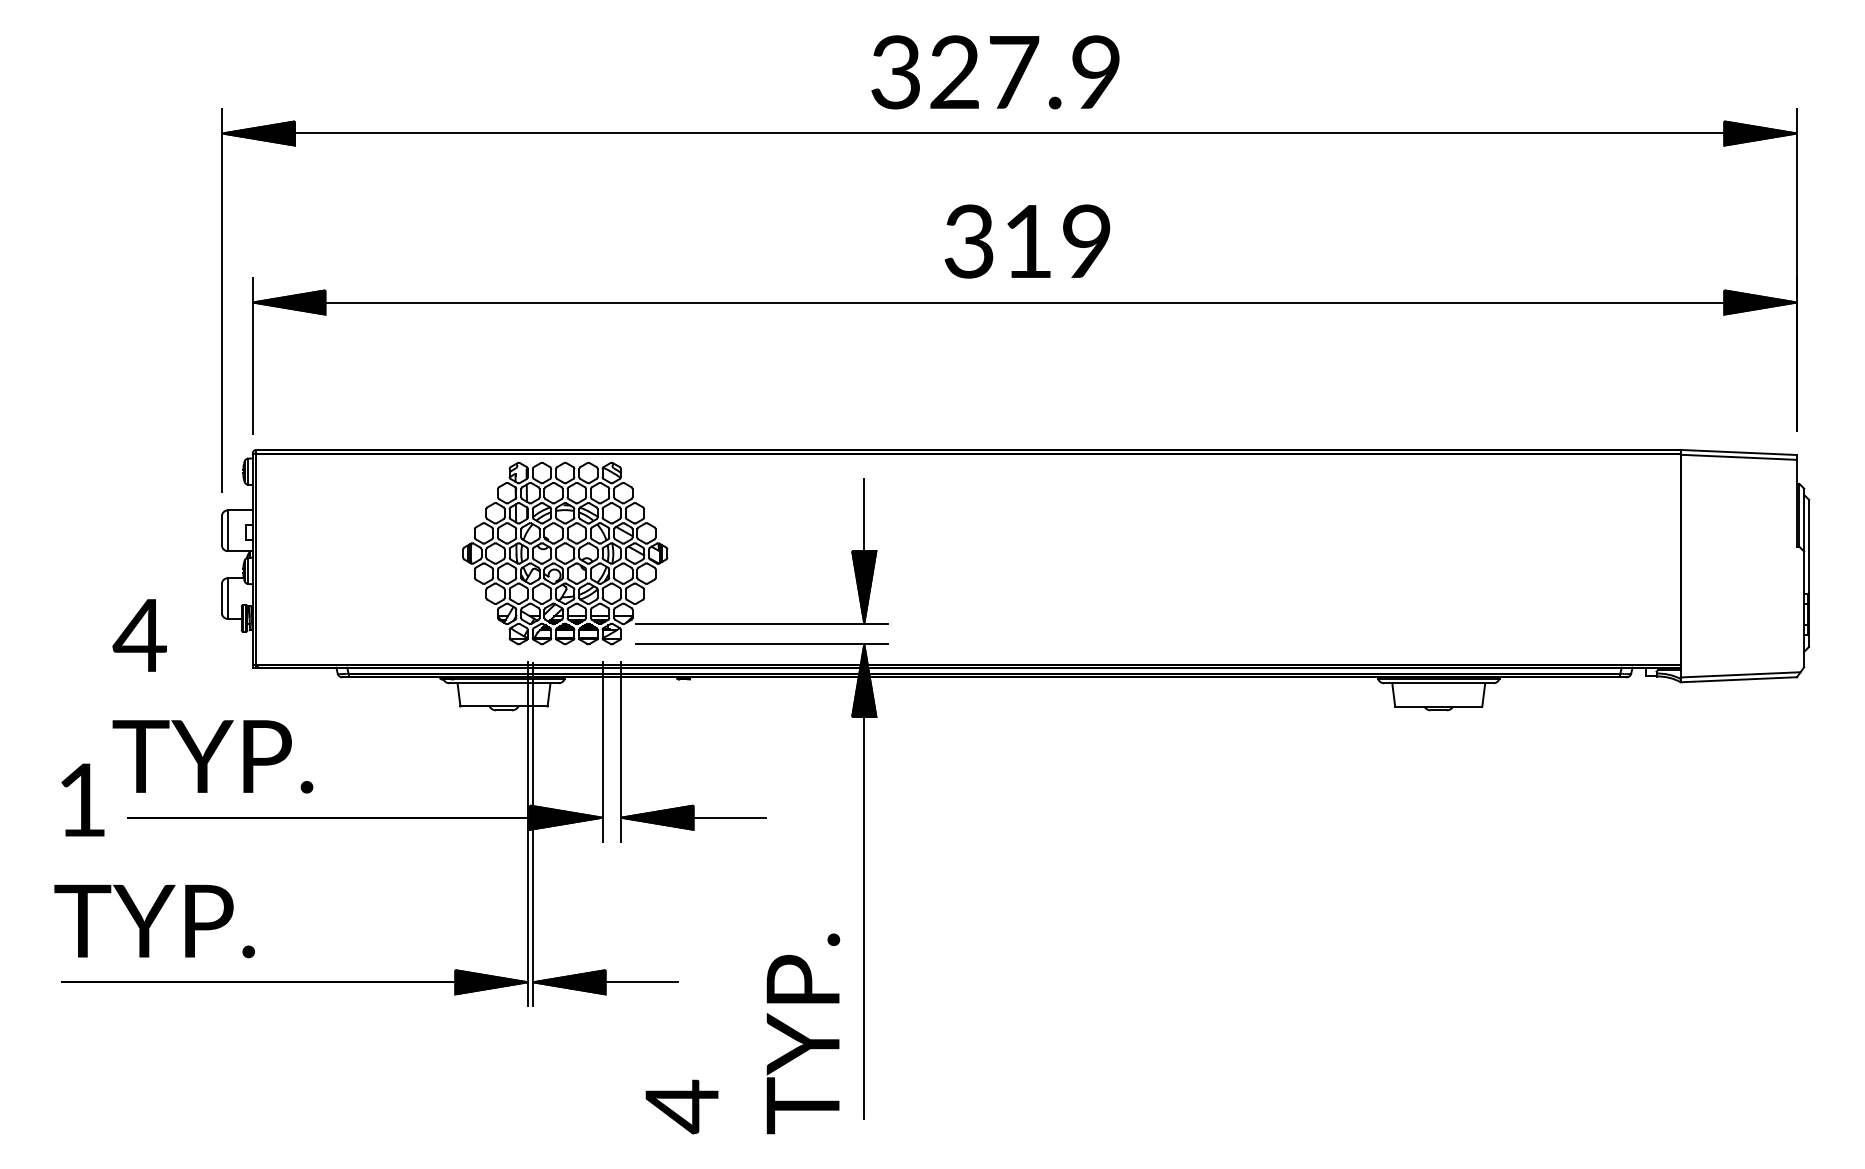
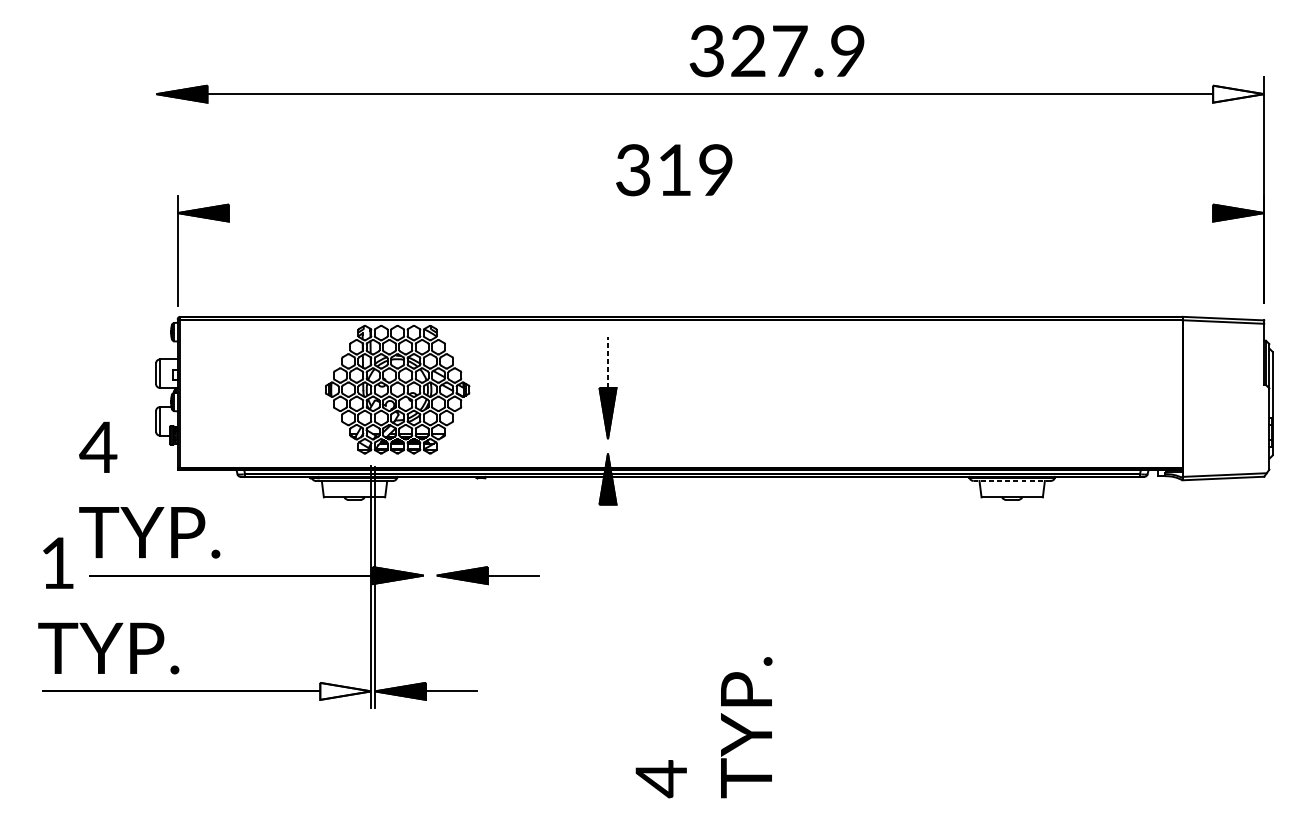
text: (995, 72) -> (777, 51), moved
fill: (1760, 133) -> (1238, 94), removed
text: (1027, 241) -> (674, 170), moved
line: (222, 300) -> (156, 211), removed
line: (1024, 302) -> (720, 213), removed
line: (864, 514) -> (608, 362), solid -> dashed
line: (761, 623) -> (535, 438), removed
line: (761, 644) -> (535, 453), removed
line: (1438, 683) -> (1012, 481), solid -> dashed
line: (602, 751) -> (423, 529), removed
line: (620, 751) -> (436, 529), removed
line: (864, 917) -> (608, 645), removed
fill: (491, 982) -> (345, 691), removed
text: (742, 1033) -> (703, 727), moved

